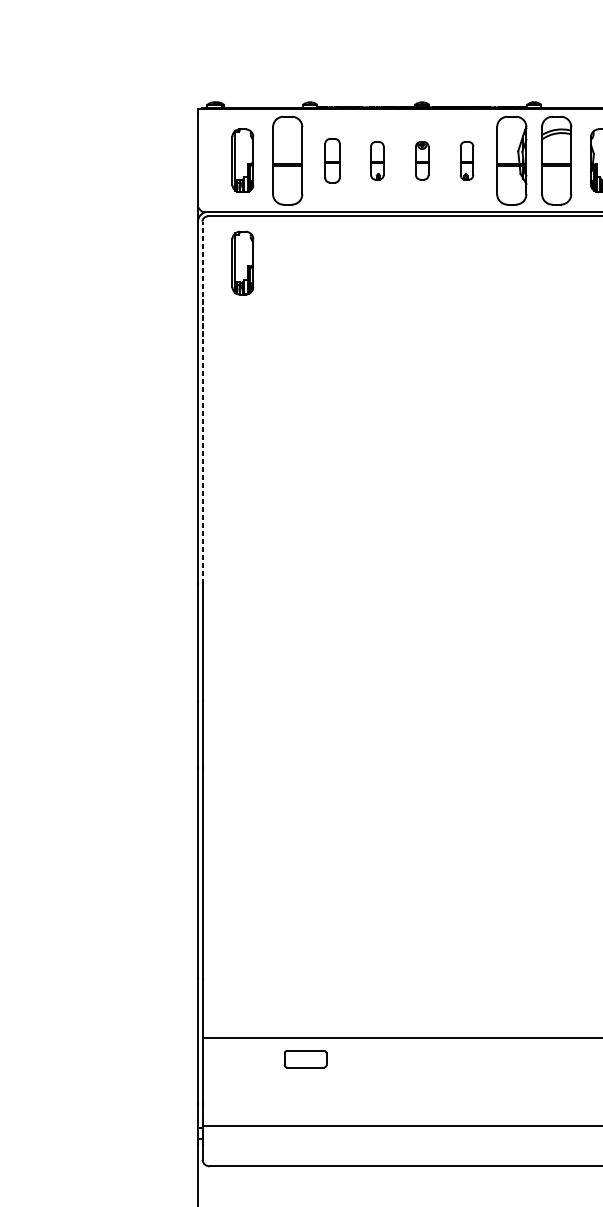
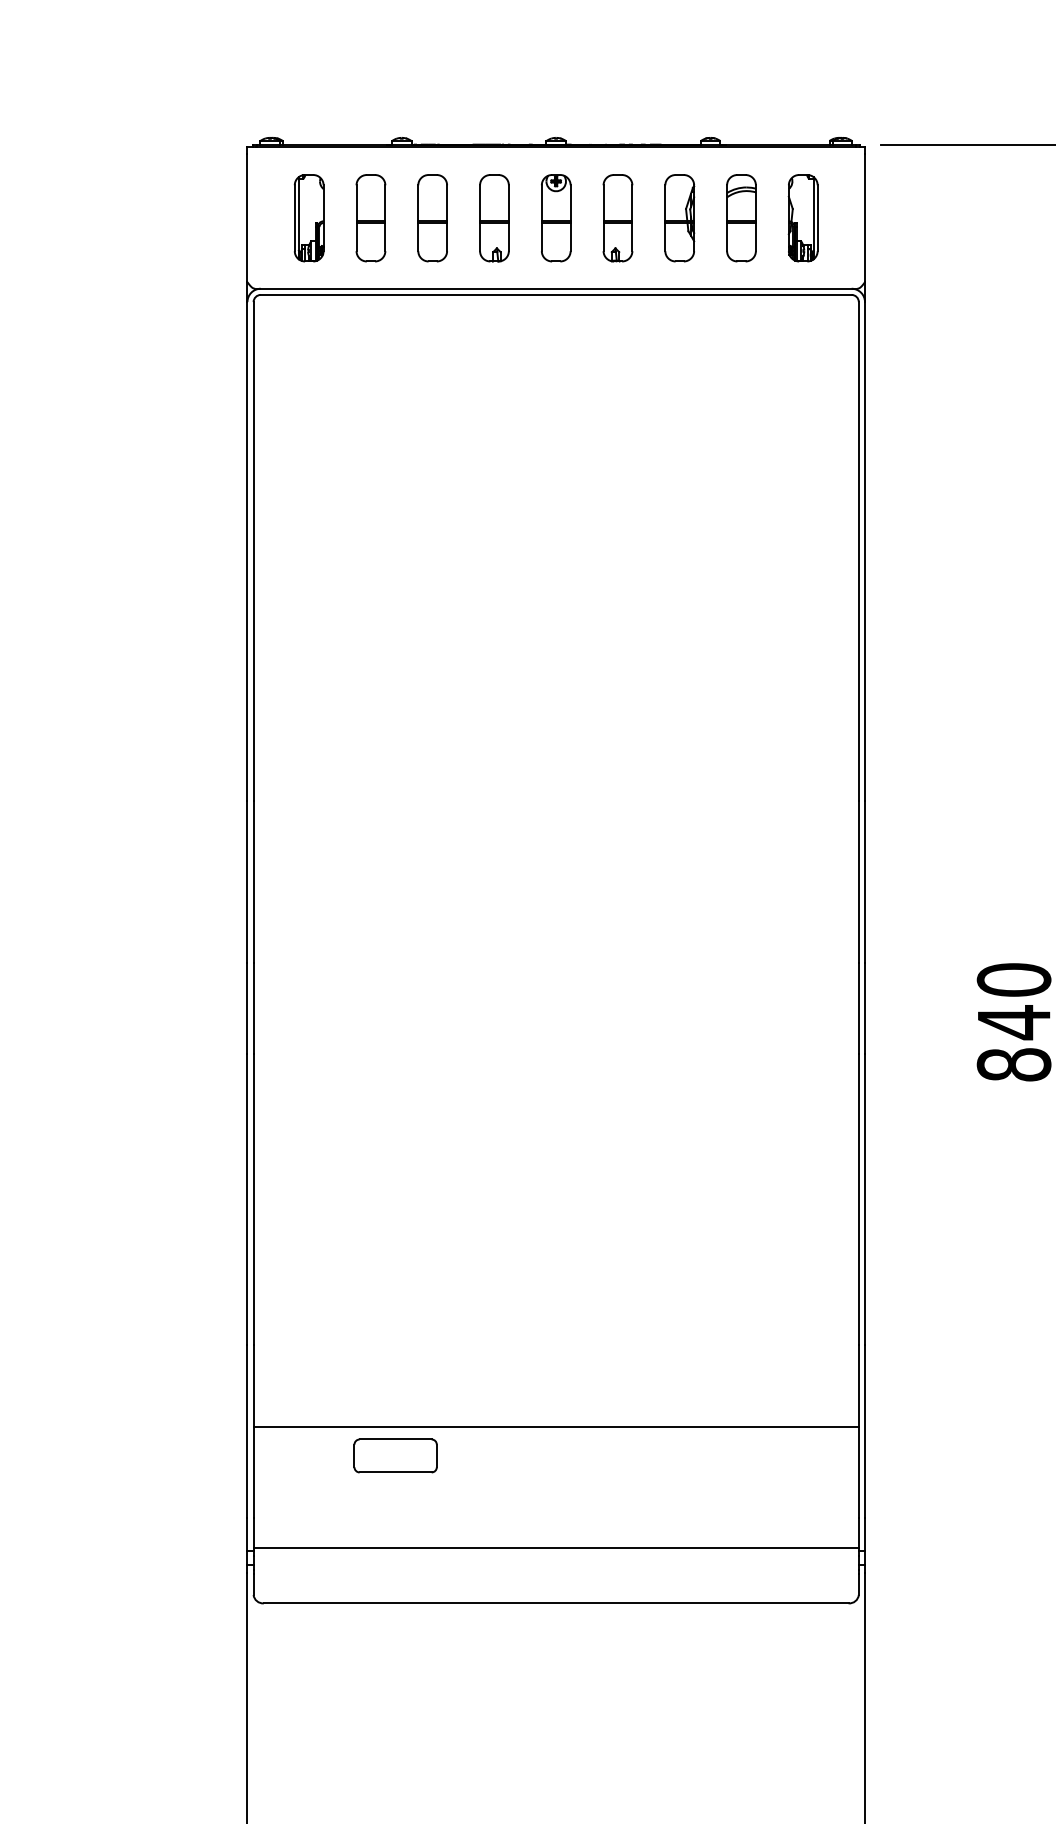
part: (287, 160) -> (370, 218), size x0.71
part: (332, 160) -> (432, 218), size x1.43
part: (377, 160) -> (494, 218), size x1.67
part: (422, 160) -> (556, 218), size x1.67
part: (466, 160) -> (617, 218), size x1.67
part: (511, 160) -> (679, 218), size x0.71
part: (556, 160) -> (741, 218), size x0.71
part: (242, 263) -> (308, 359), removed
line: (202, 402) -> (253, 551), dashed -> solid
part: (305, 1058) -> (395, 1455), size x1.43

